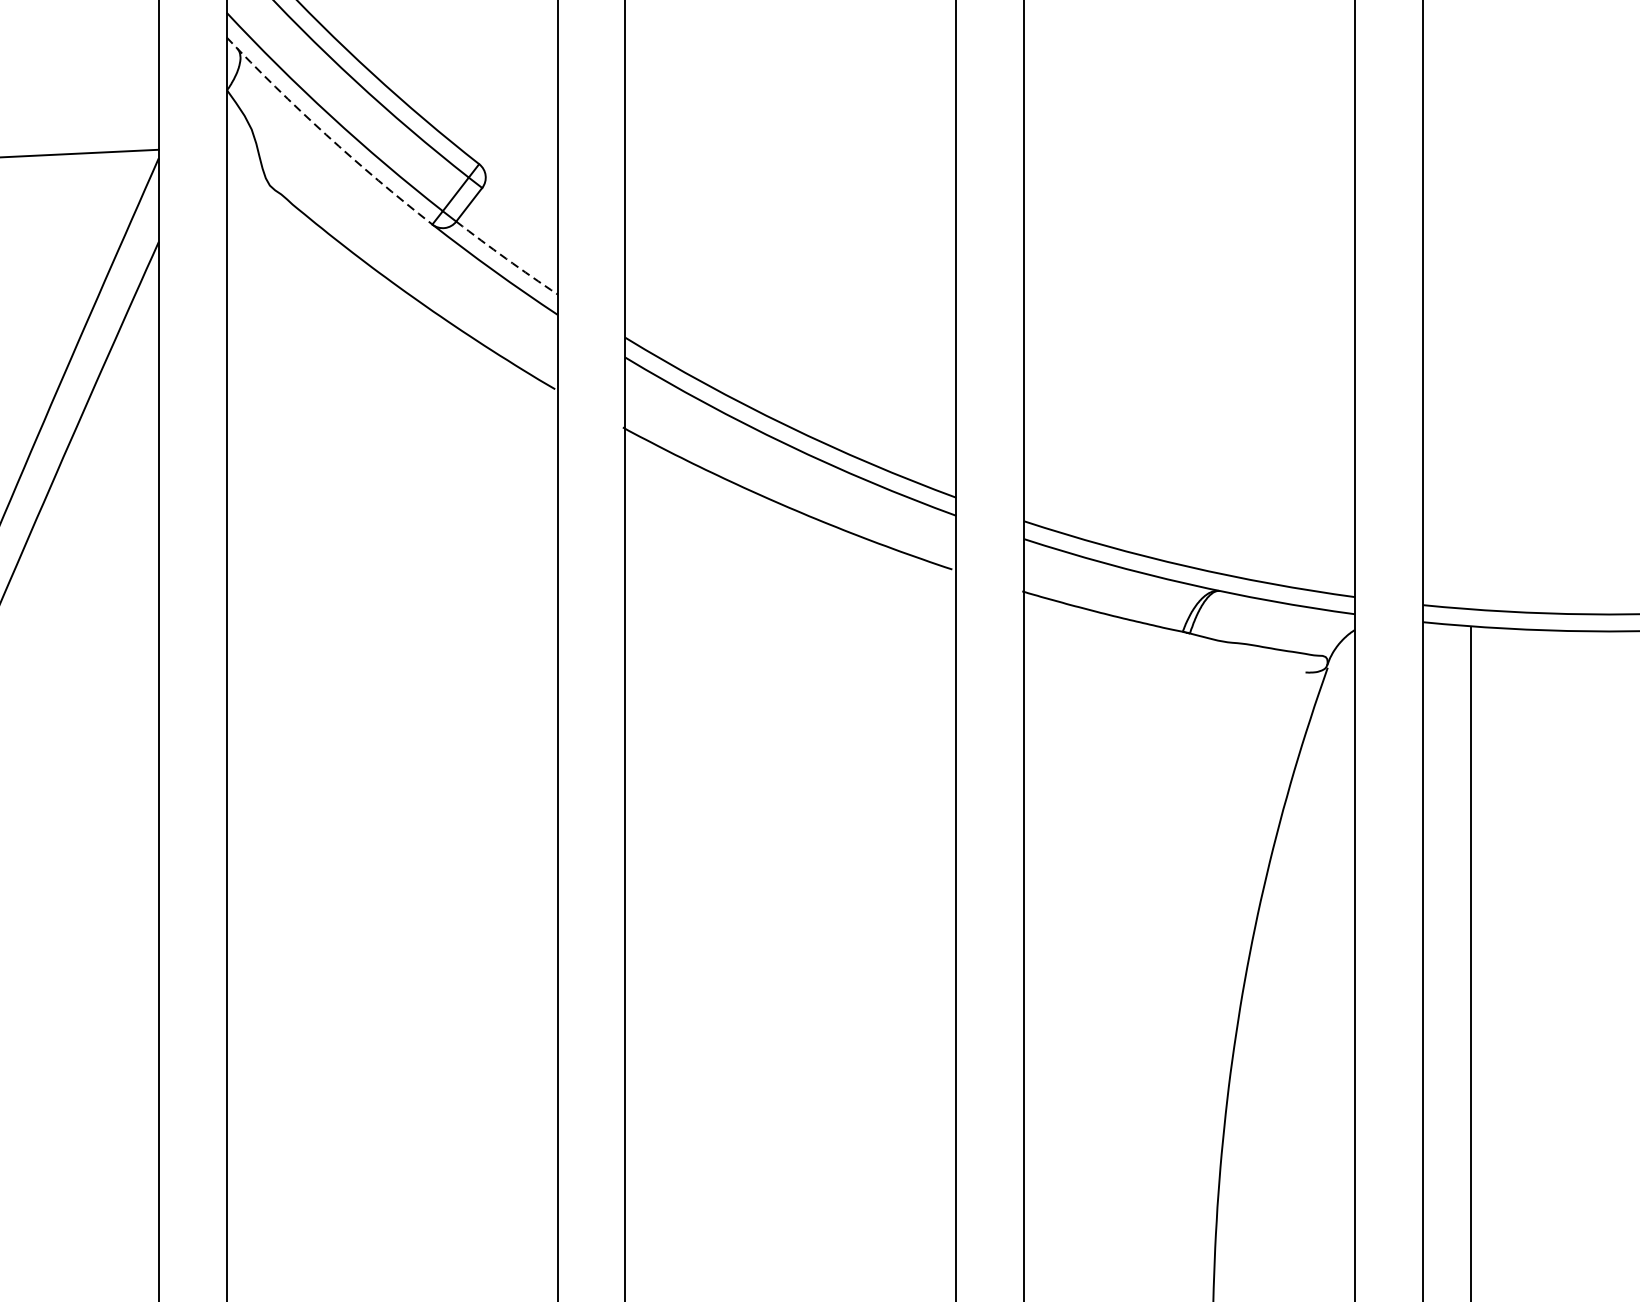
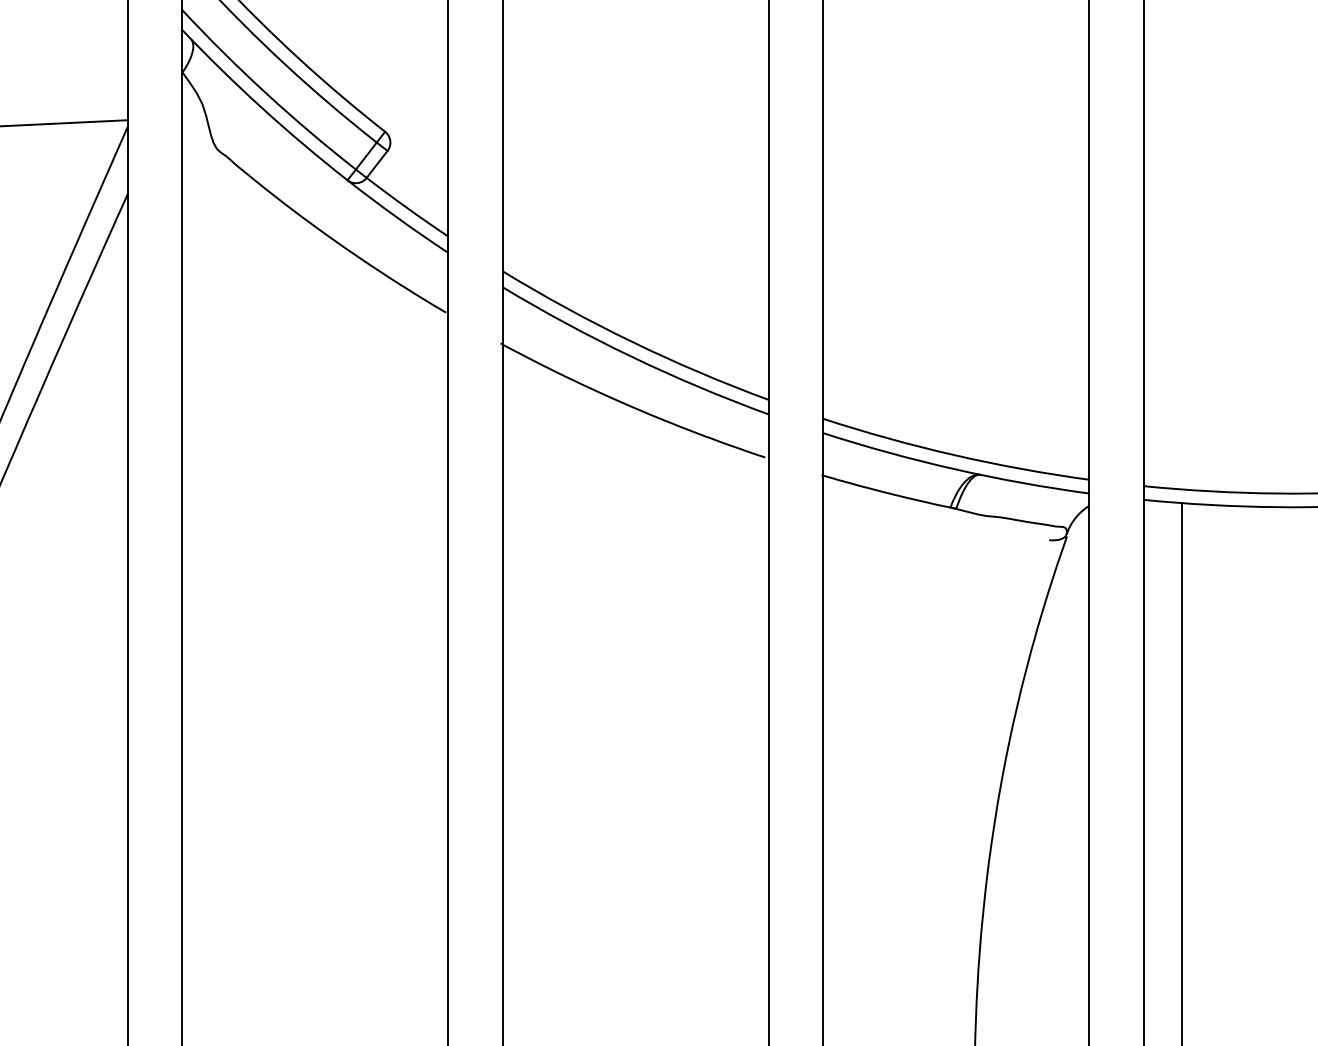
arc: (326, 135) -> (262, 108), dashed -> solid
arc: (505, 258) -> (406, 207), dashed -> solid

